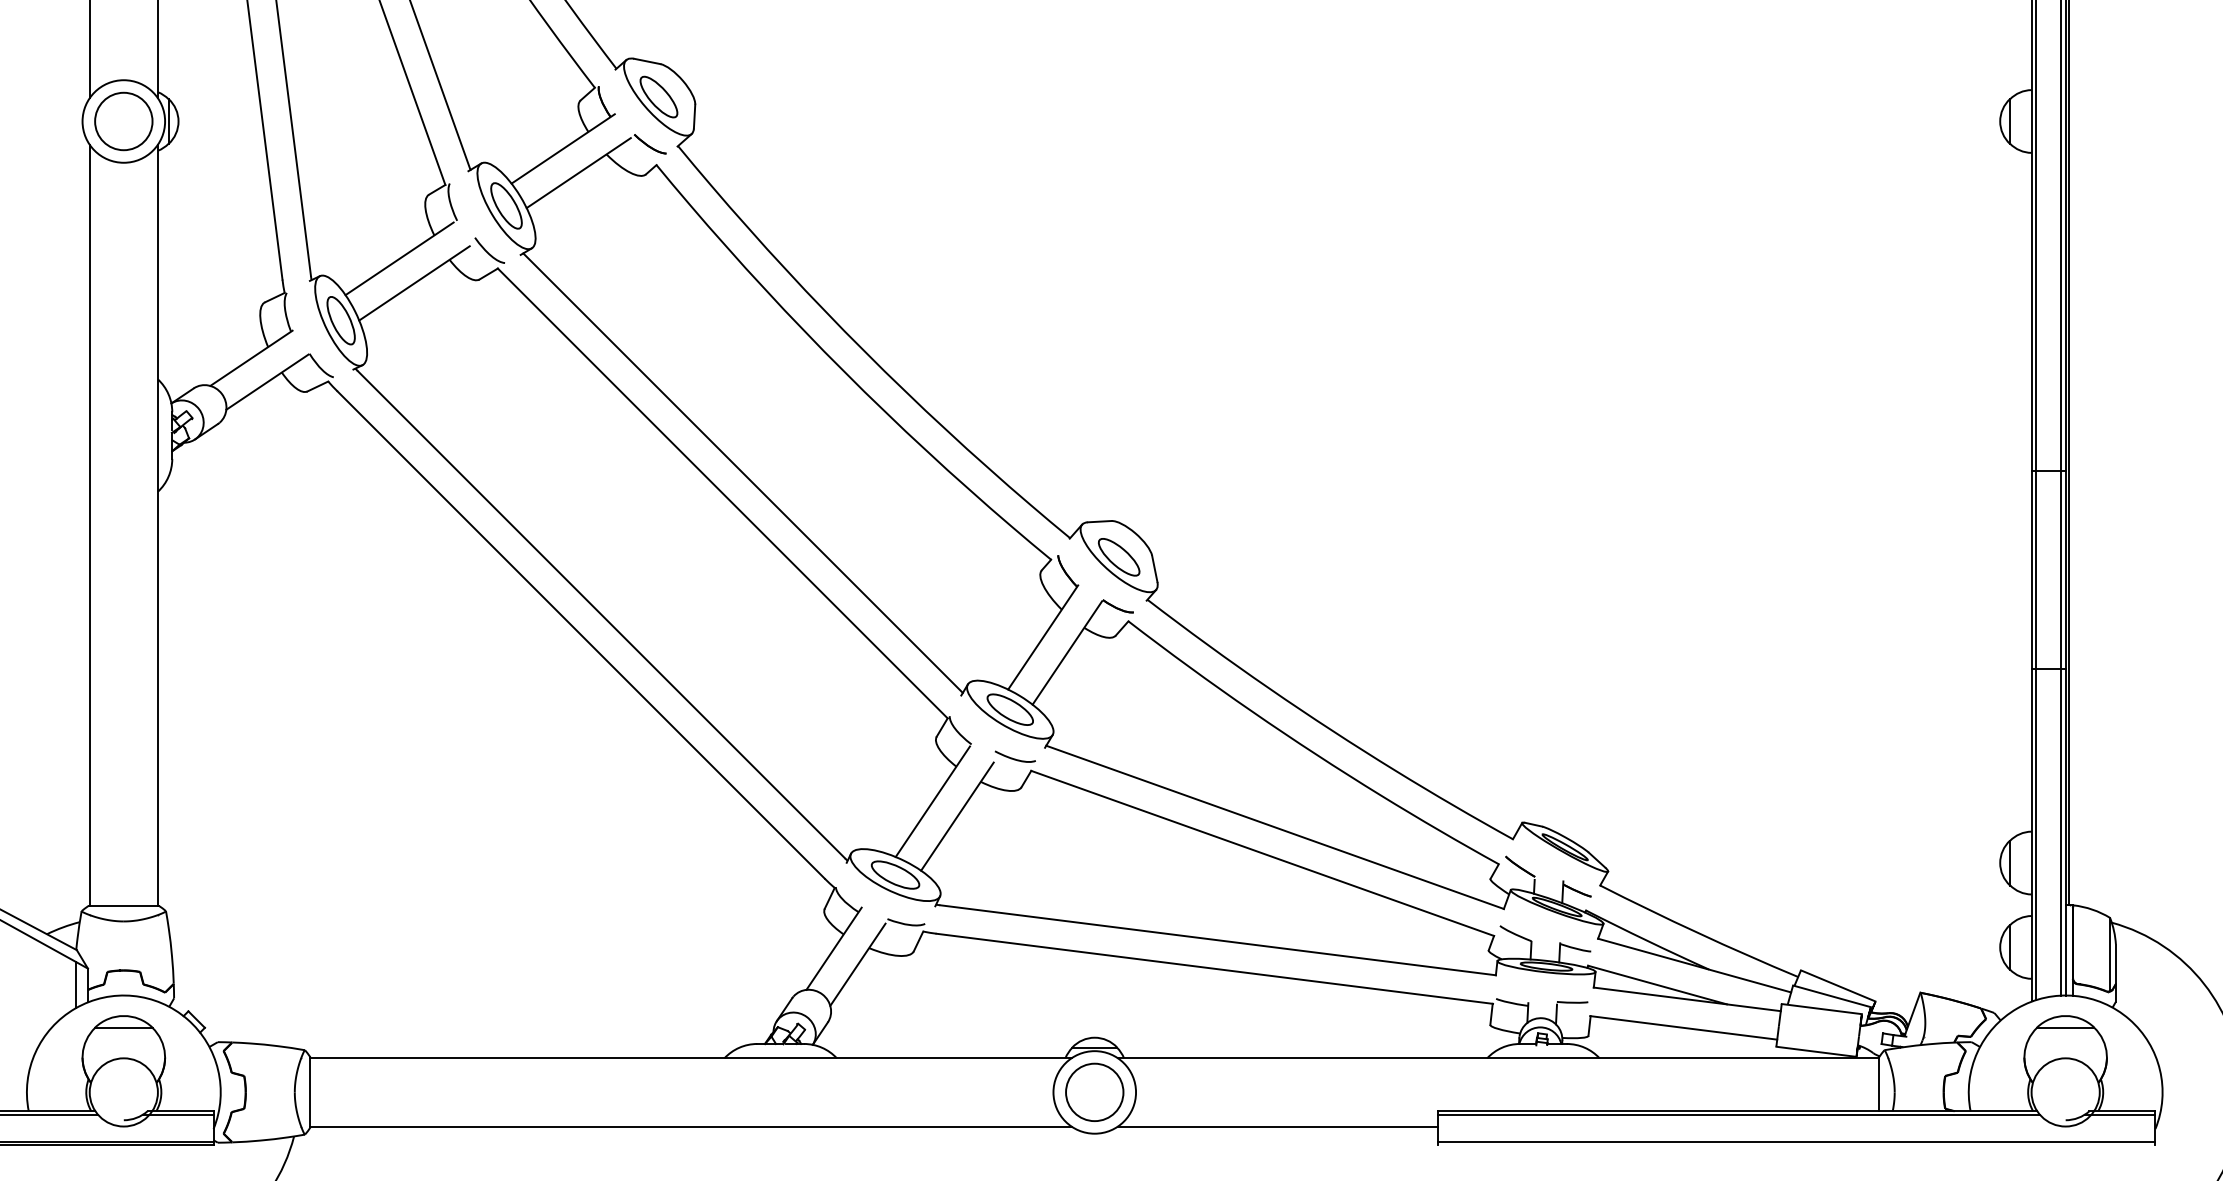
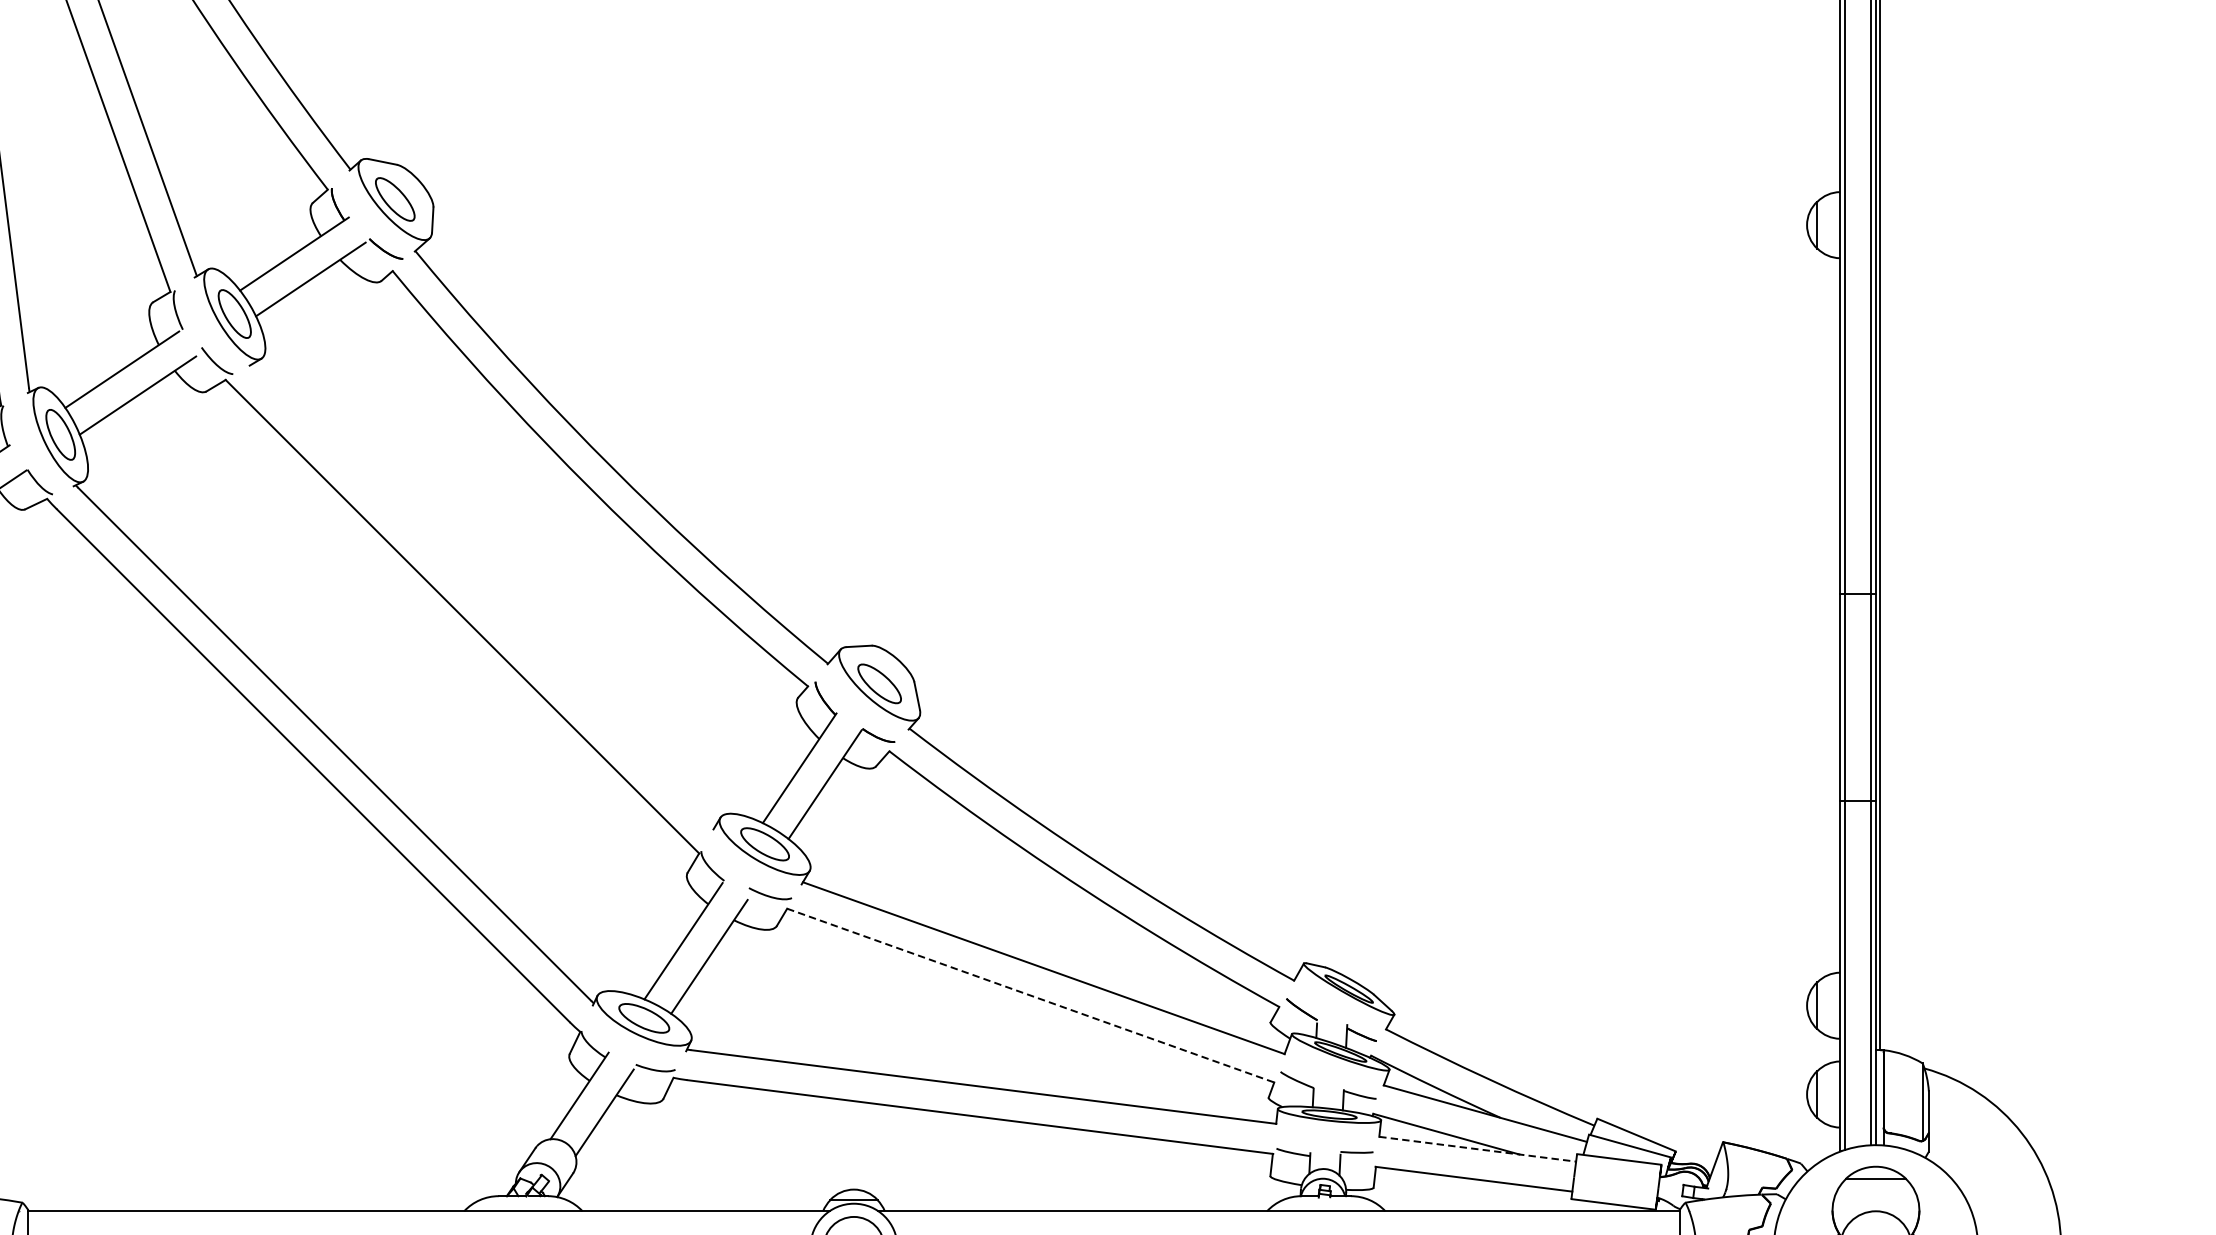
line: (742, 472) -> (483, 594), removed
line: (1262, 853) -> (1030, 995), solid -> dashed
line: (1687, 999) -> (1477, 1149), solid -> dashed

